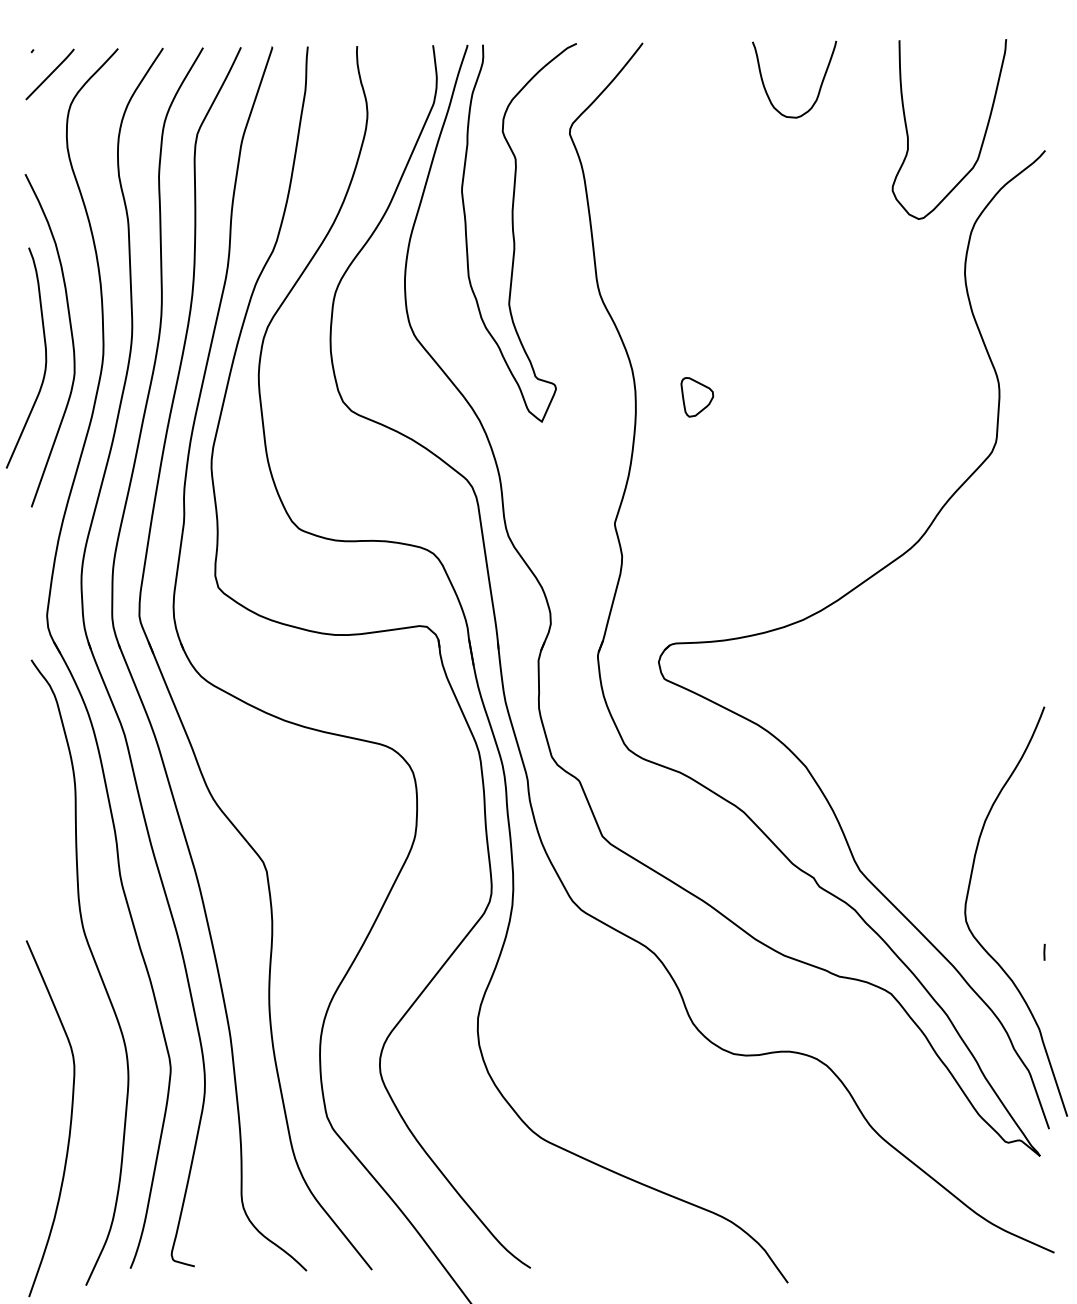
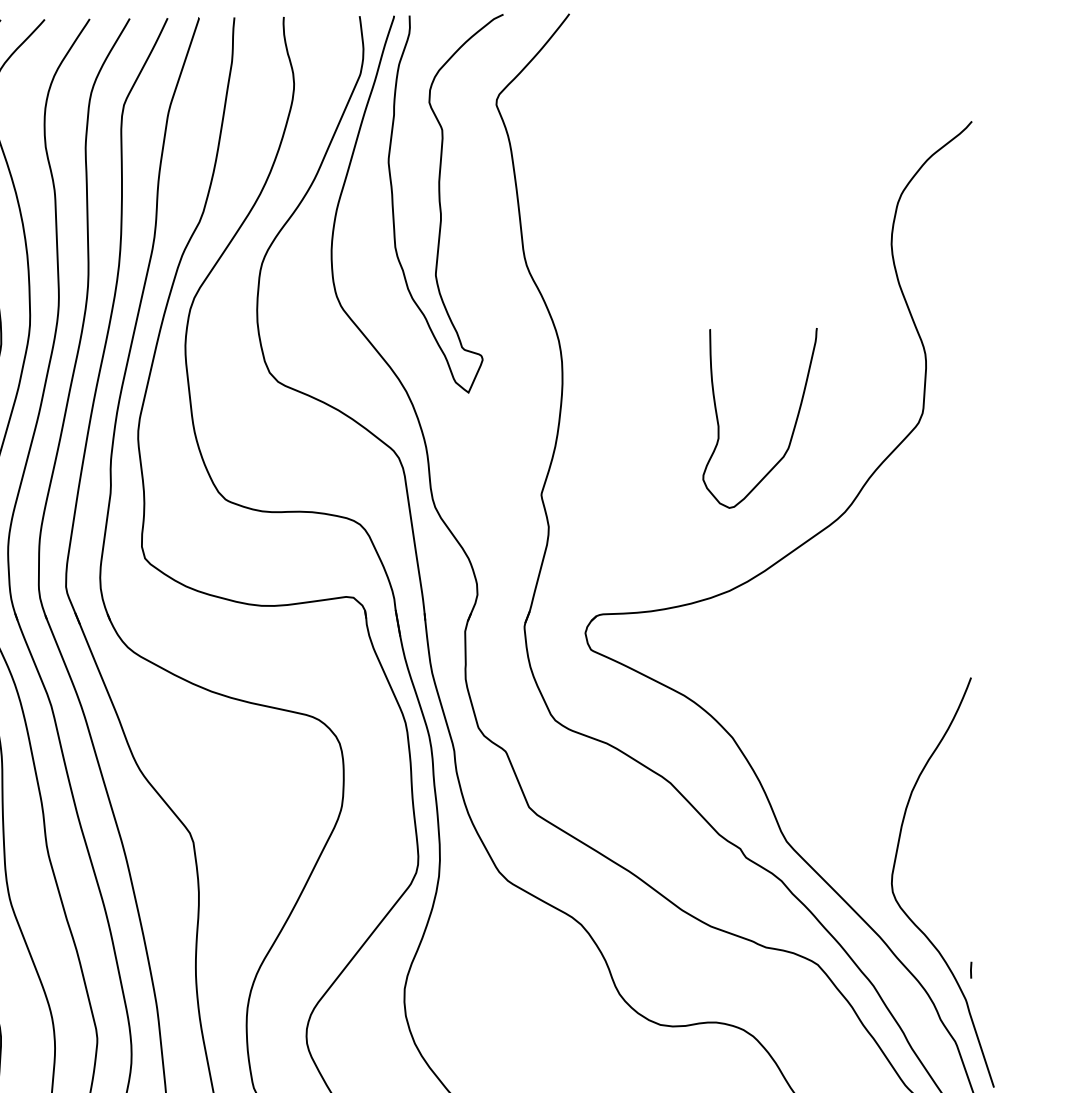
curve: (819, 87) -> (746, 58), removed
curve: (982, 139) -> (793, 428), moved
part: (697, 397) -> (624, 368), removed
line: (1044, 951) -> (971, 969), moved

